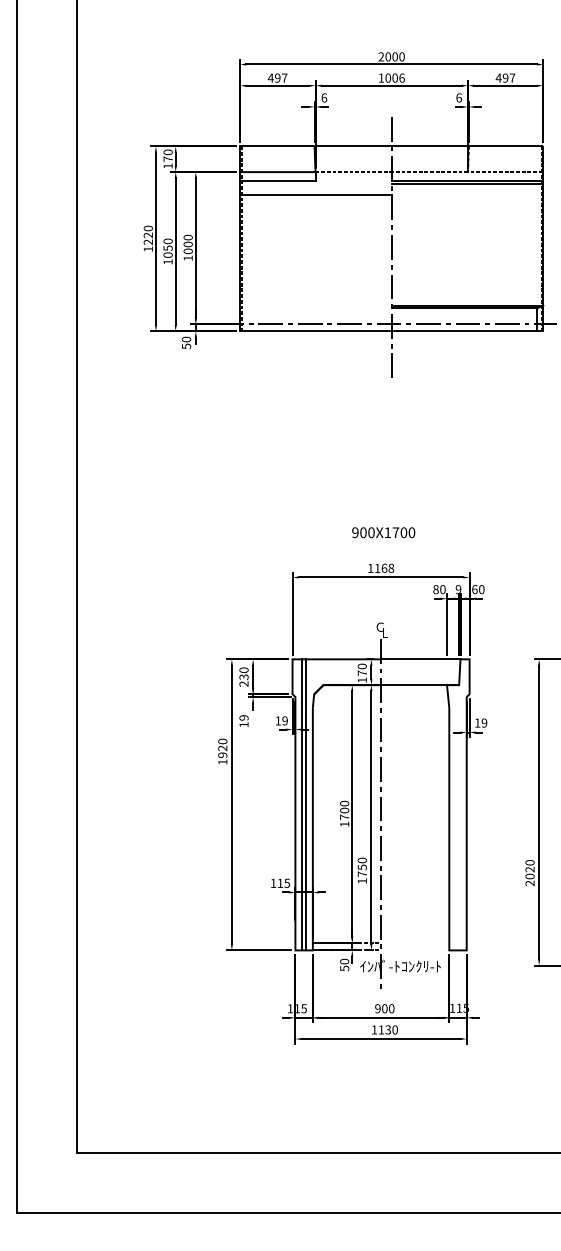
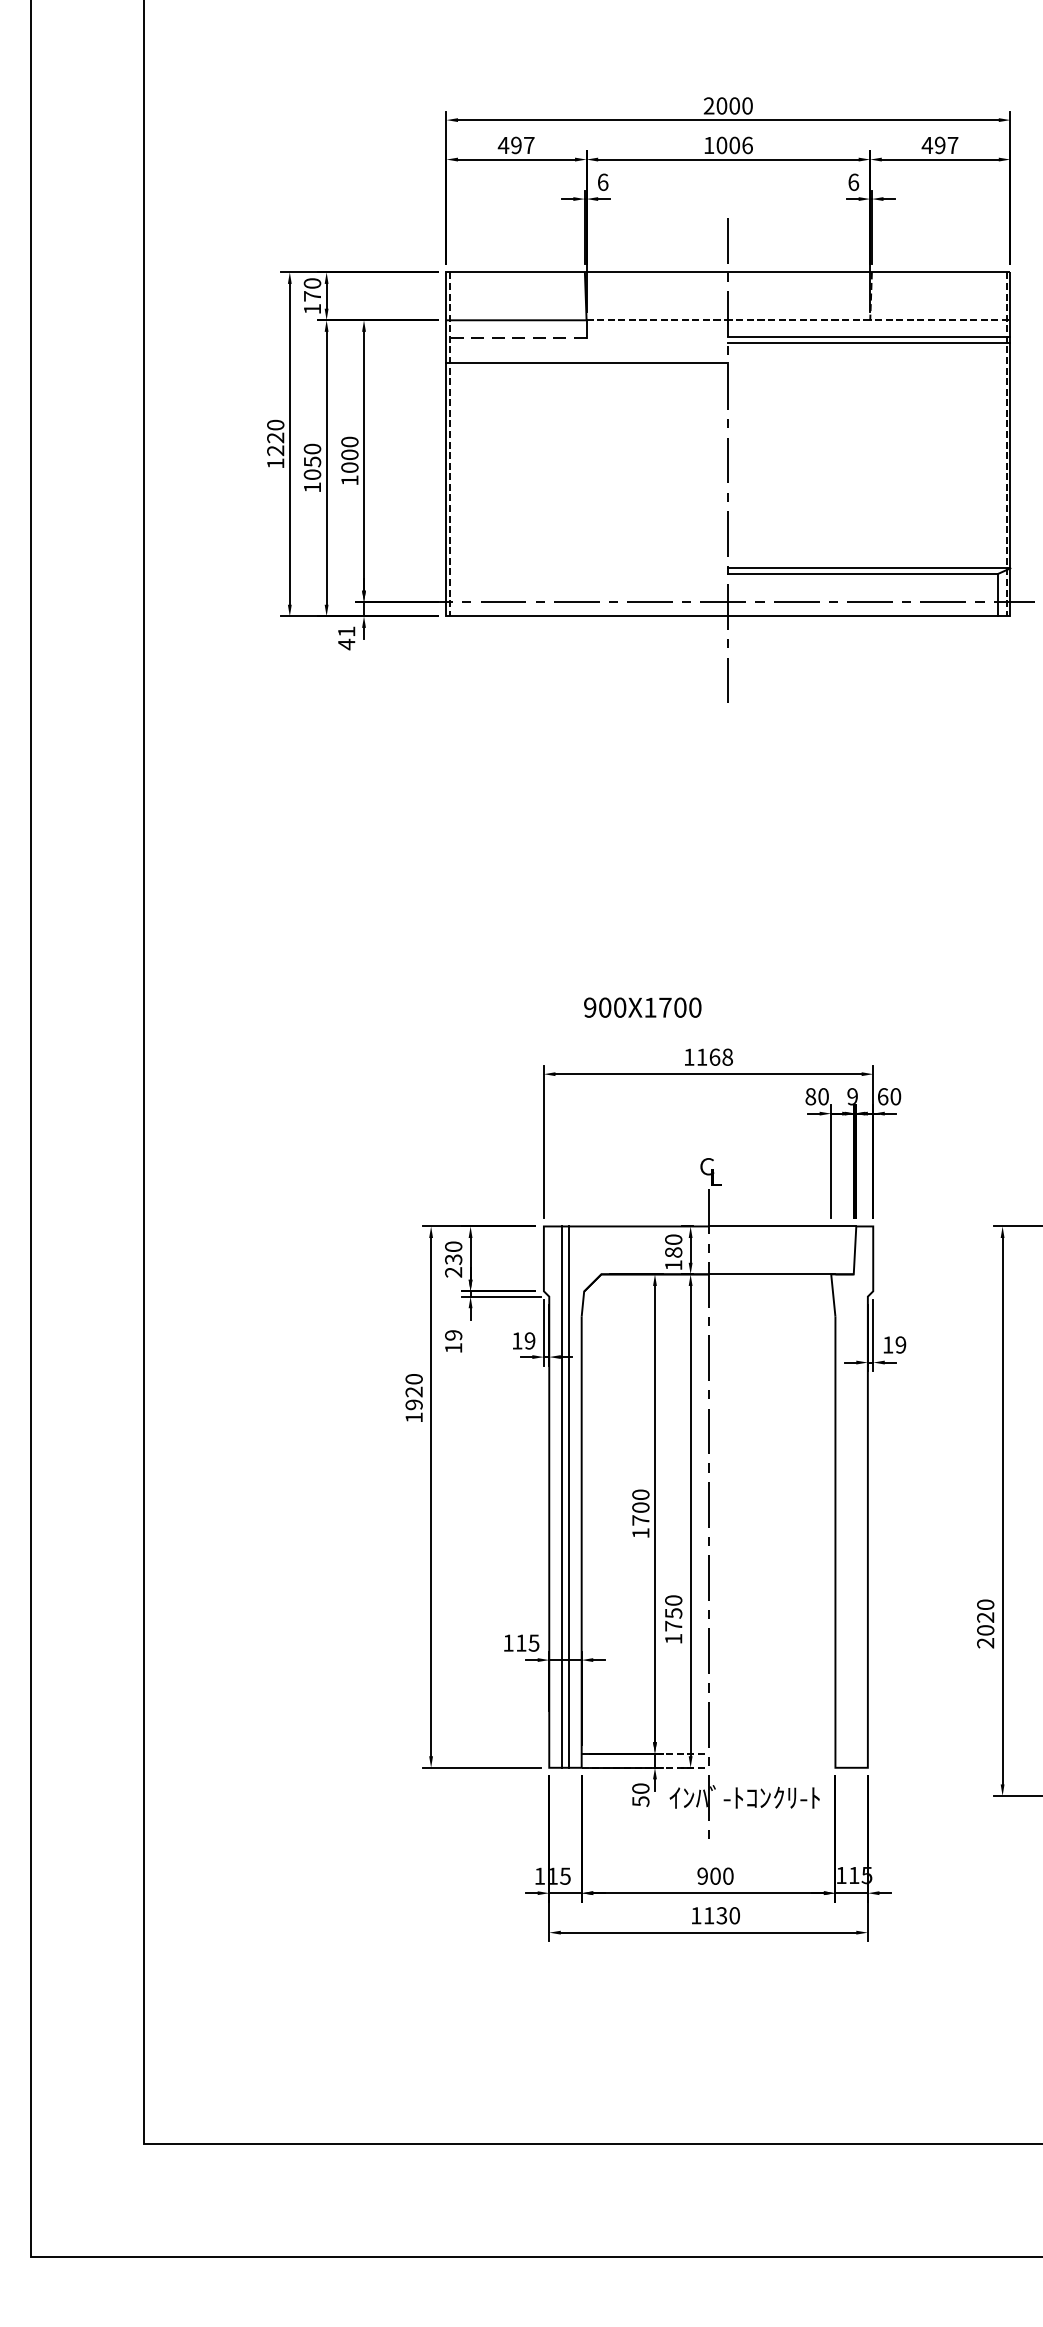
line: (277, 181) -> (515, 337), solid -> dashed
text: (186, 342) -> (346, 637), 50 -> 41
text: (383, 532) -> (642, 1007), moved
text: (361, 673) -> (672, 1252), 170 -> 180

